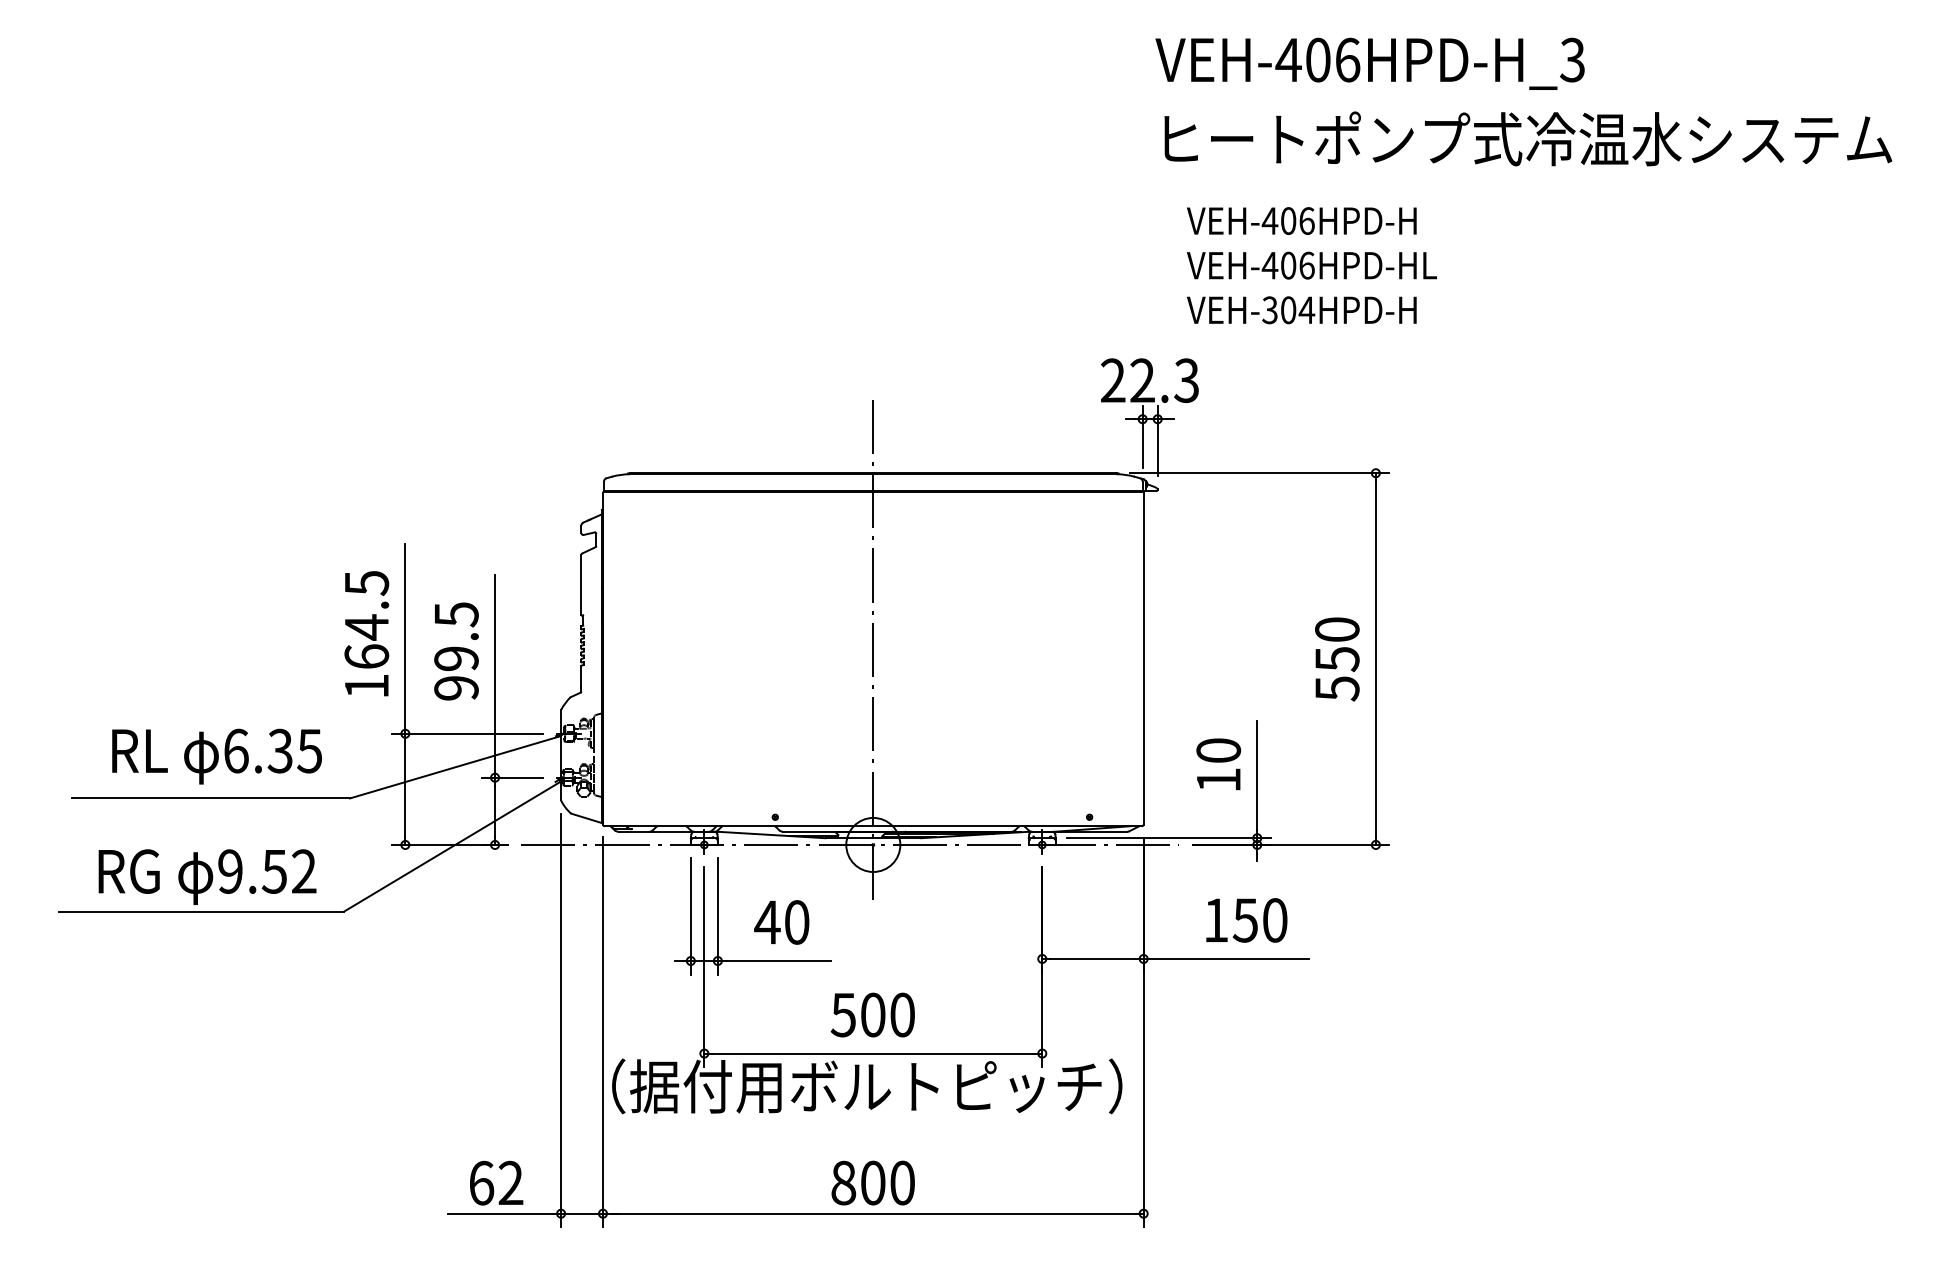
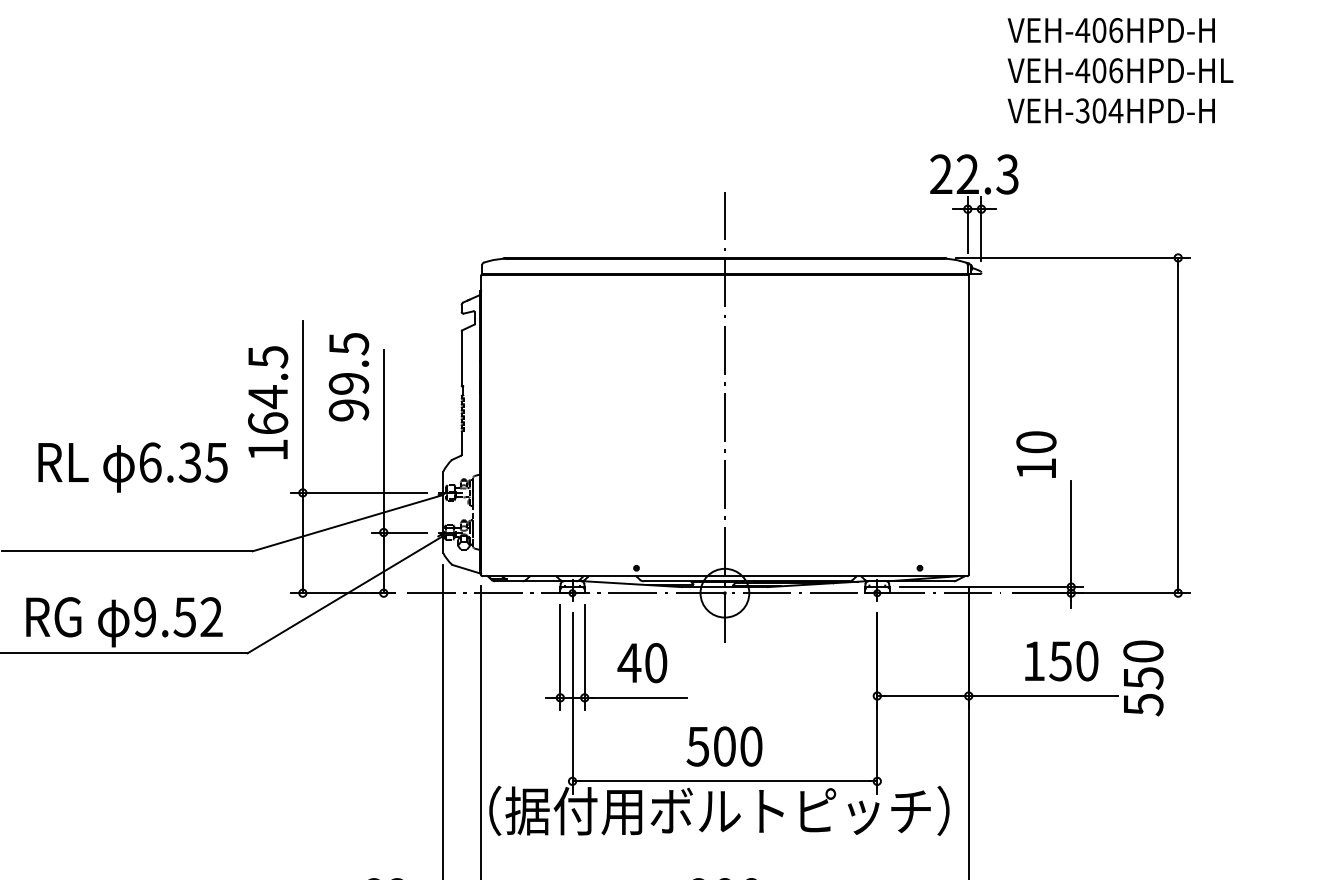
text: (456, 651) -> (348, 377), moved
text: (1337, 659) -> (1143, 678), moved
text: (216, 756) -> (132, 467), moved
text: (1218, 764) -> (1036, 454), moved

